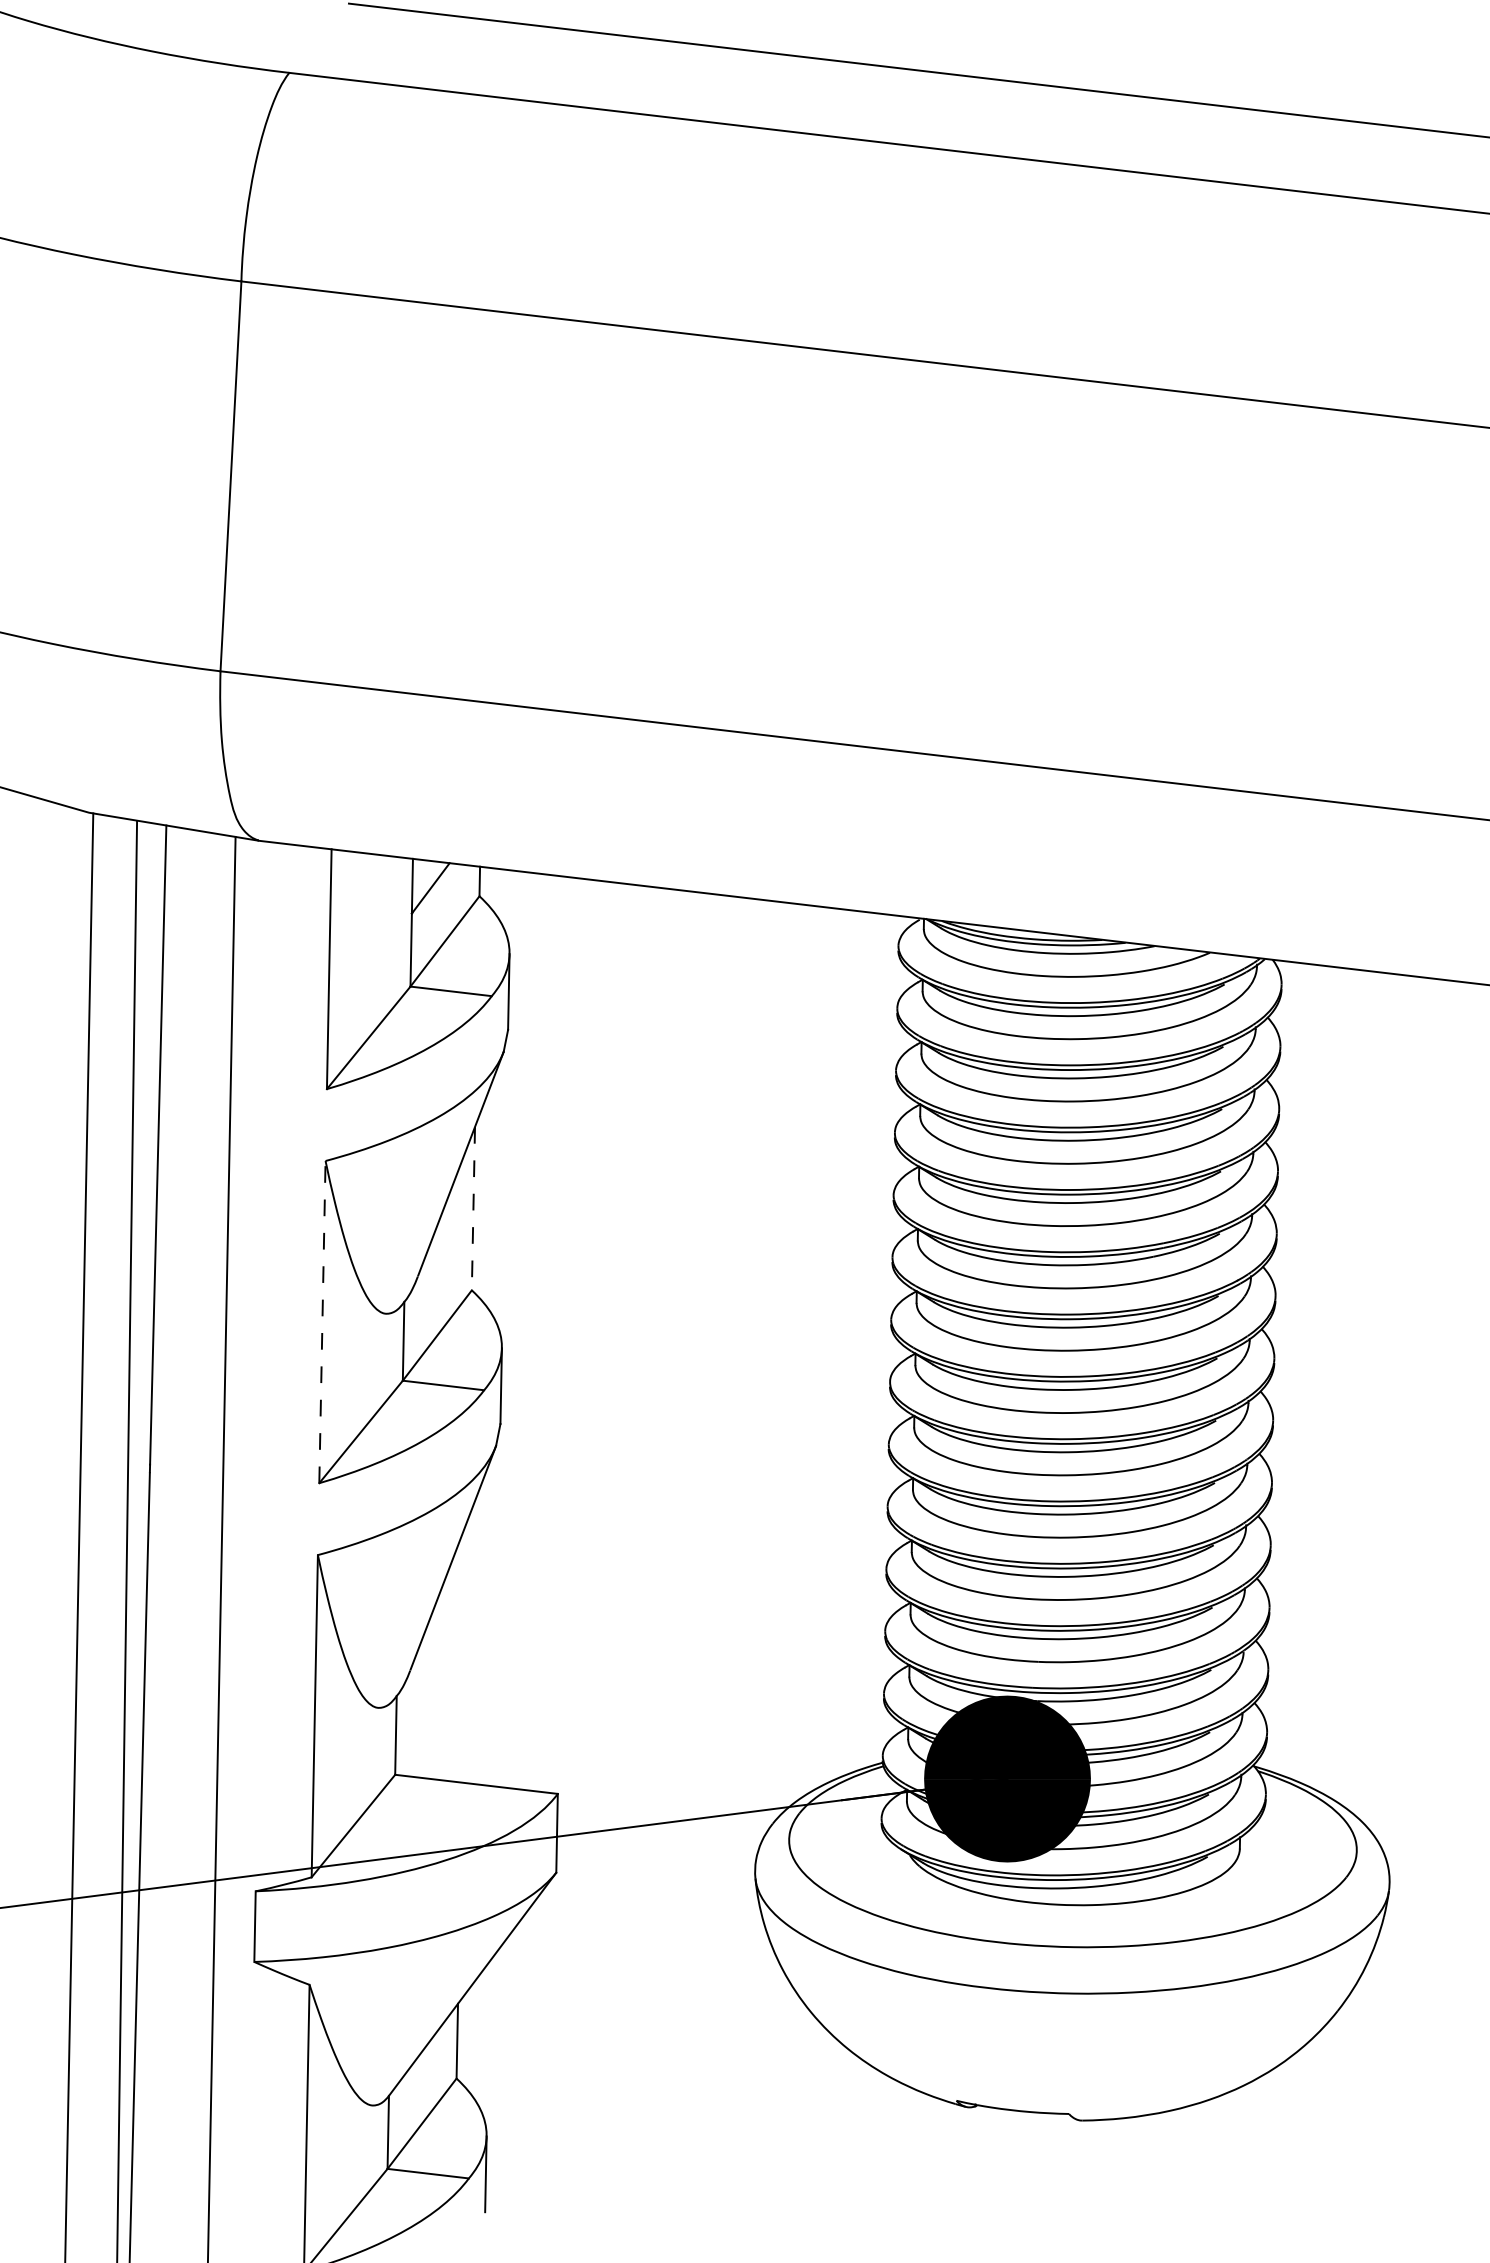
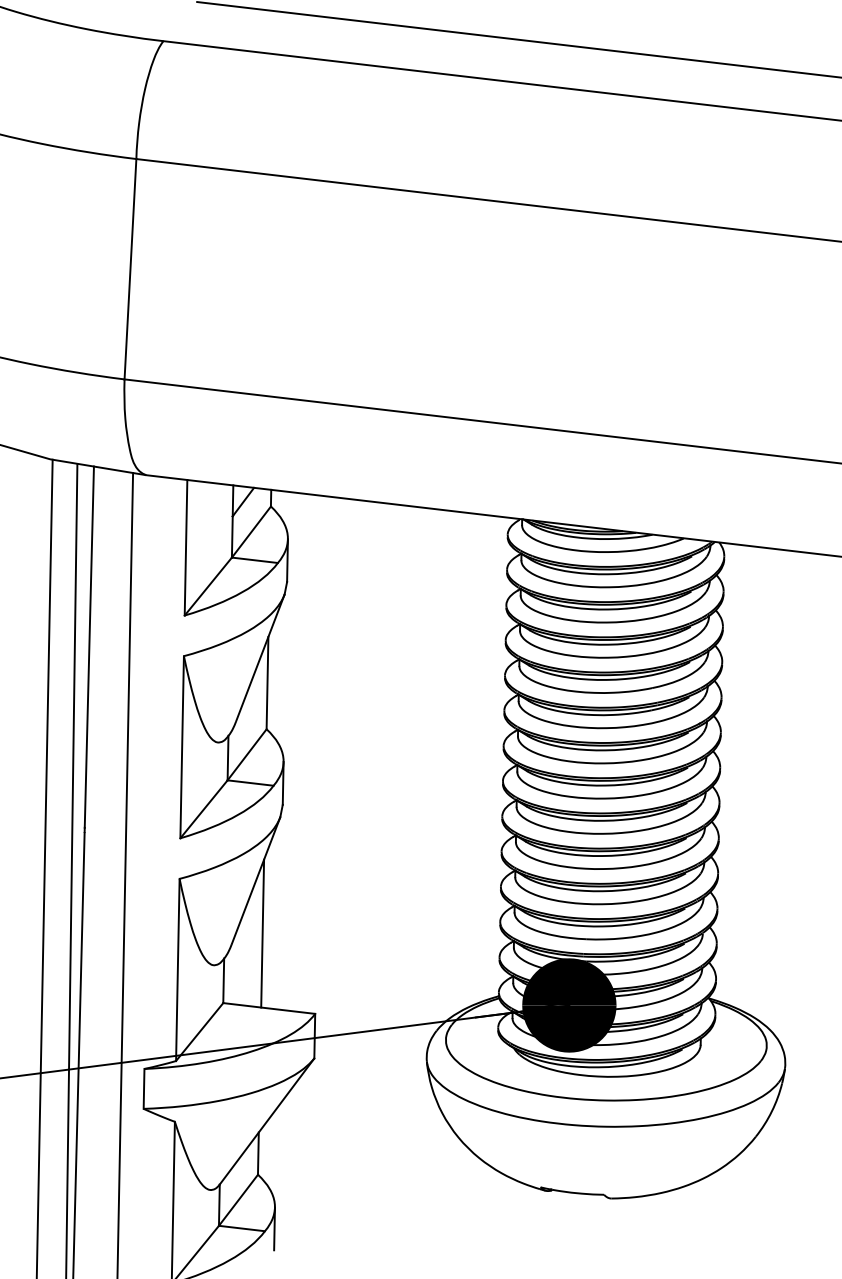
line: (473, 1209) -> (267, 683), dashed -> solid
line: (323, 1320) -> (182, 746), dashed -> solid
line: (464, 1651) -> (262, 933), added

